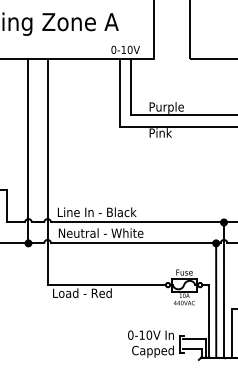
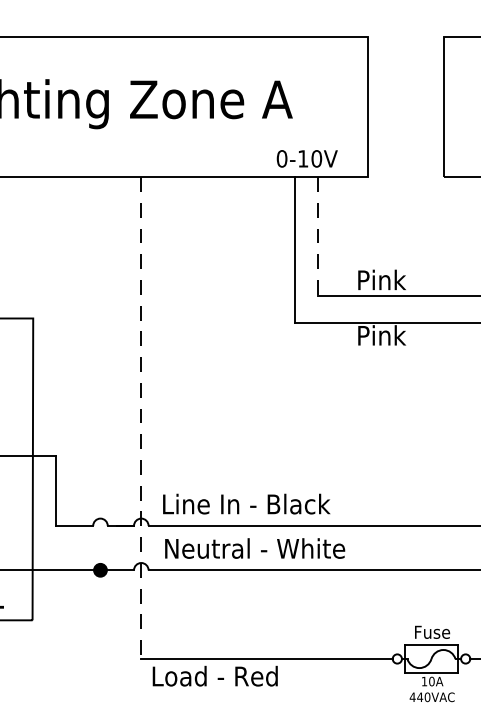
line: (130, 87) -> (317, 238), solid -> dashed
text: (169, 107) -> (400, 281), Purple -> Pink
line: (28, 150) -> (100, 372), removed
line: (47, 172) -> (140, 419), solid -> dashed

